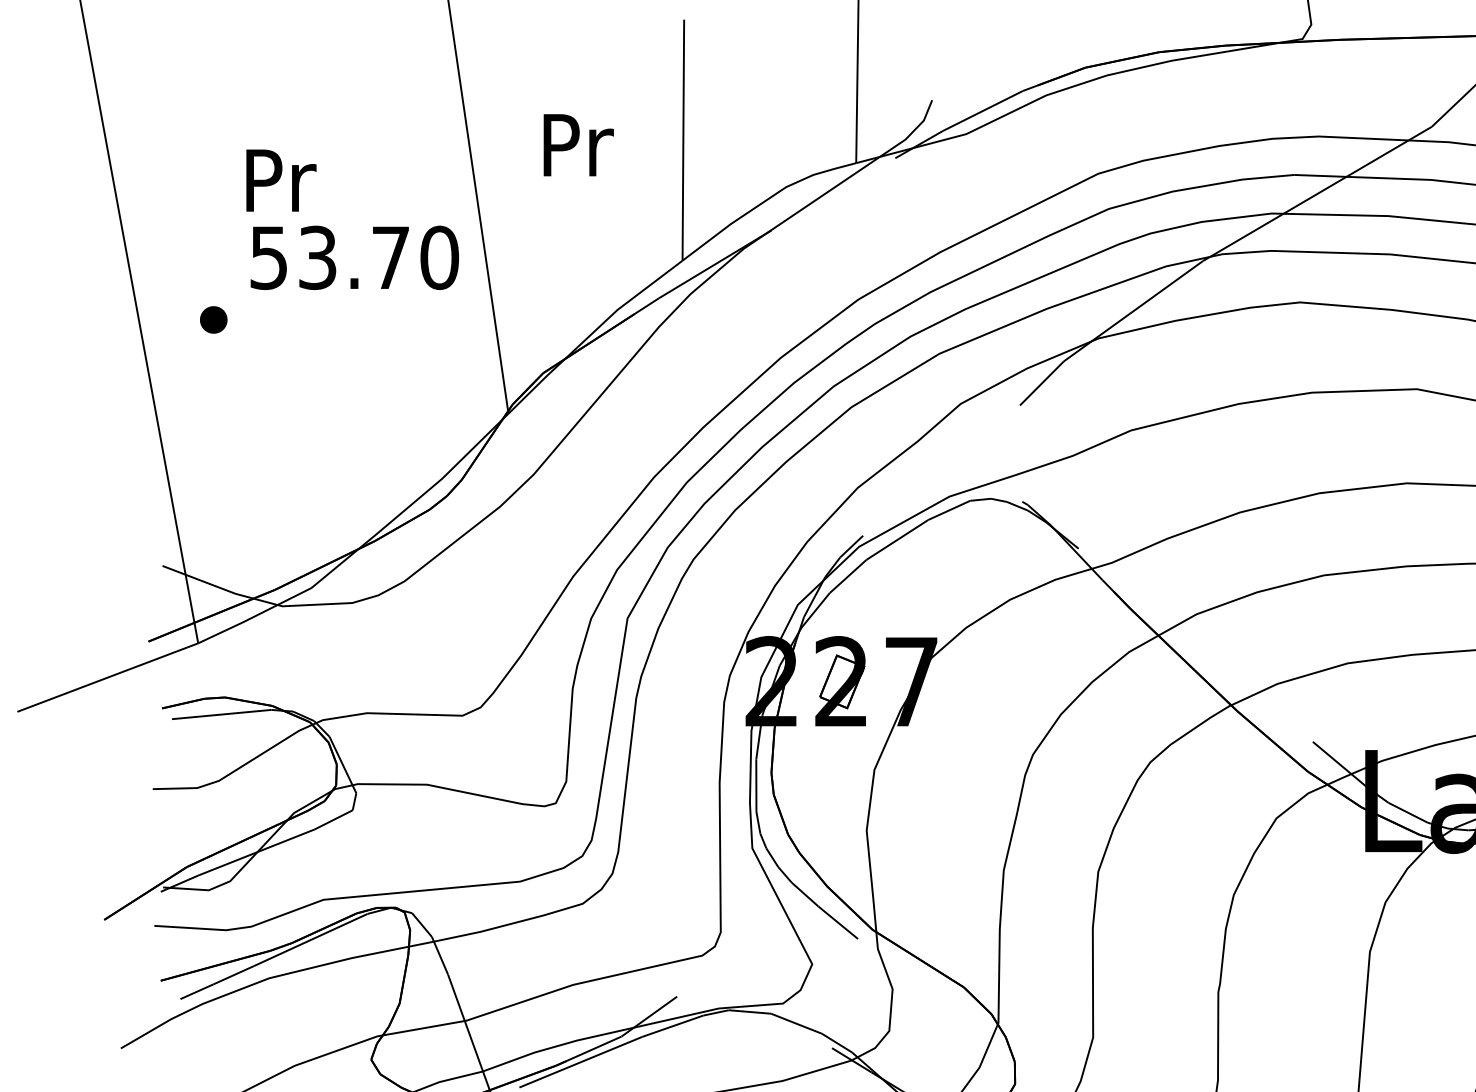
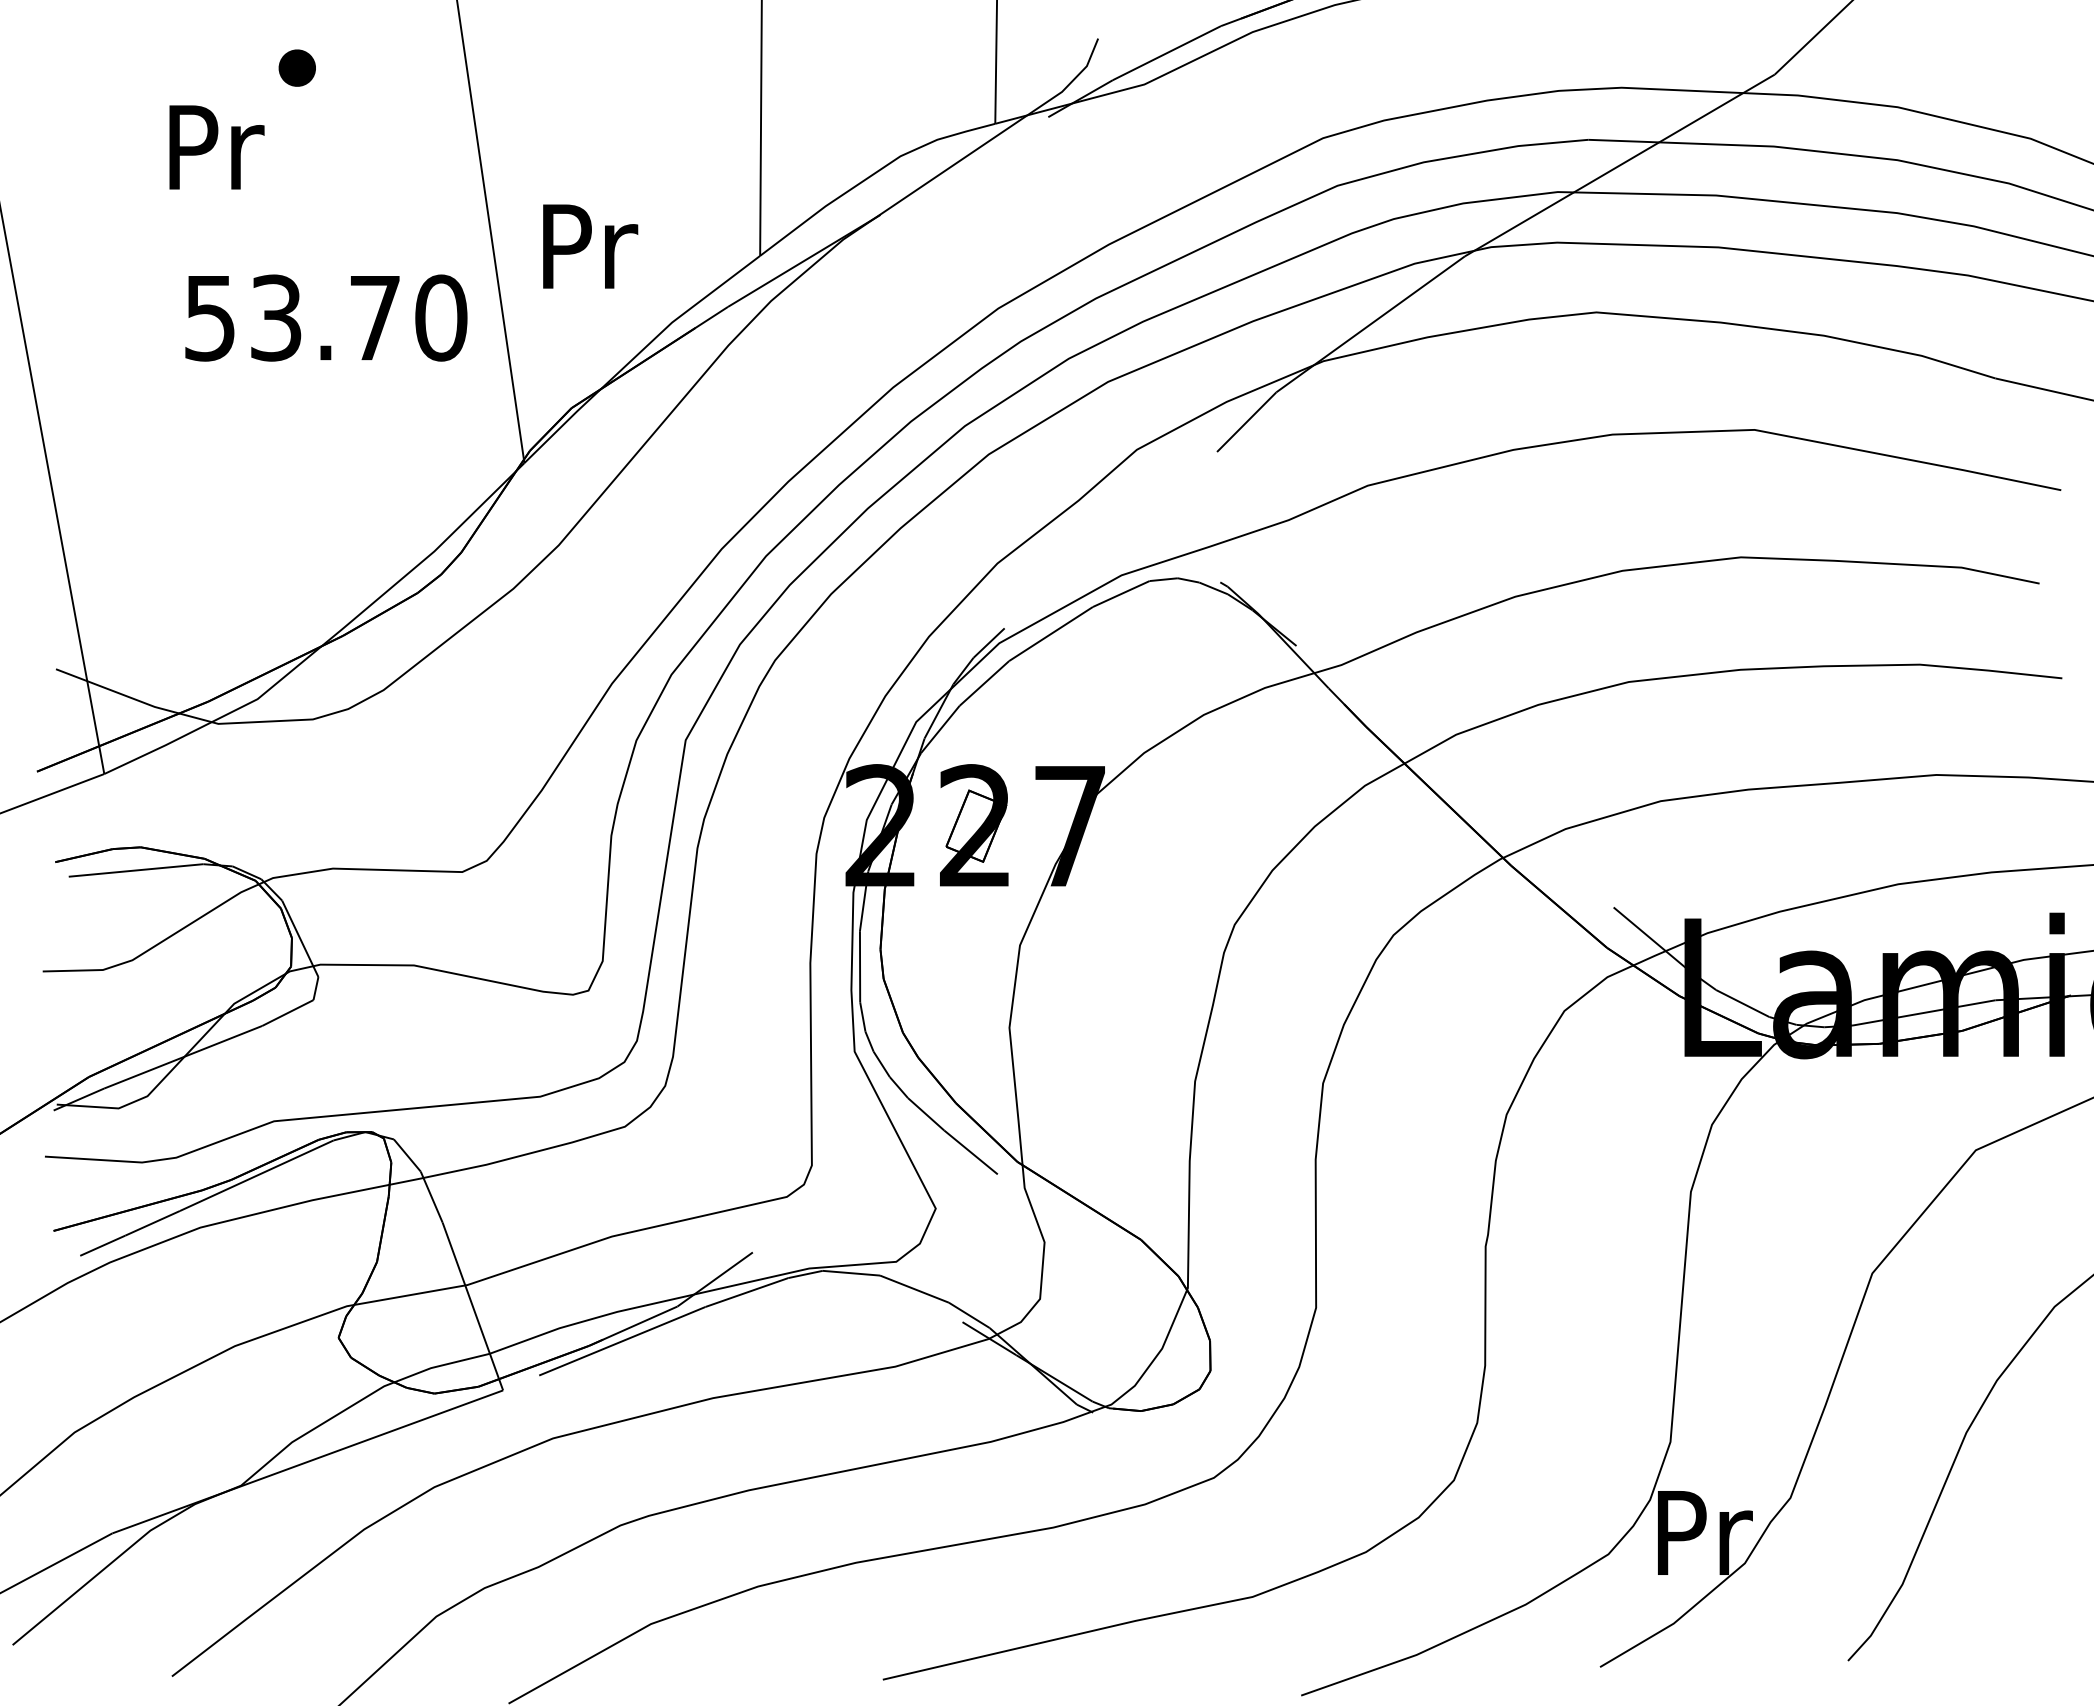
text: (578, 145) -> (590, 246), moved
text: (354, 257) -> (326, 317), moved
part: (213, 319) -> (296, 67), moved

